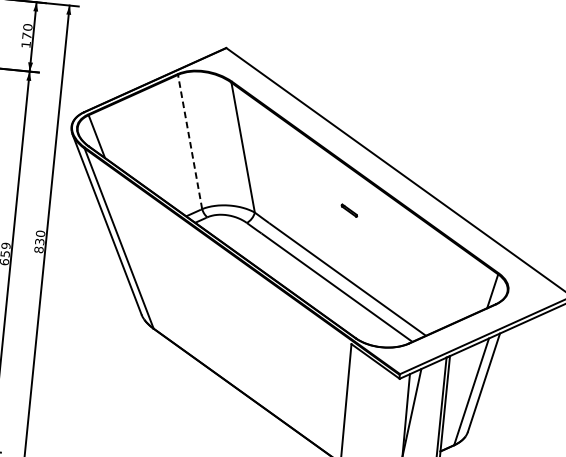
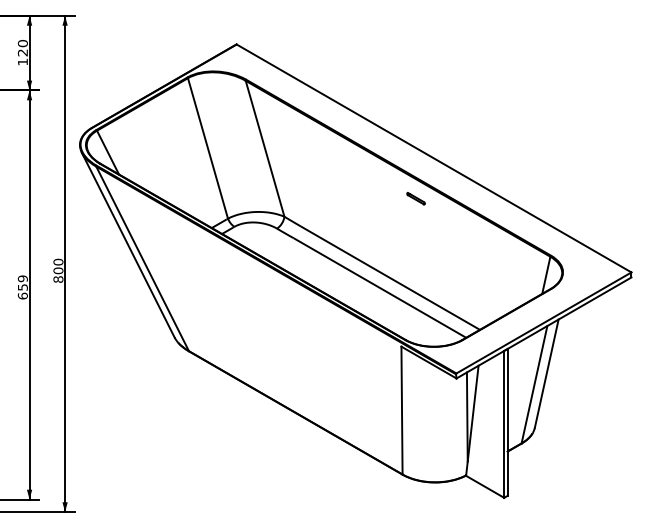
text: (26, 35) -> (22, 52), 170 -> 120
line: (189, 141) -> (207, 147), dashed -> solid
part: (348, 210) -> (415, 198), moved
text: (39, 241) -> (58, 270), 830 -> 800

